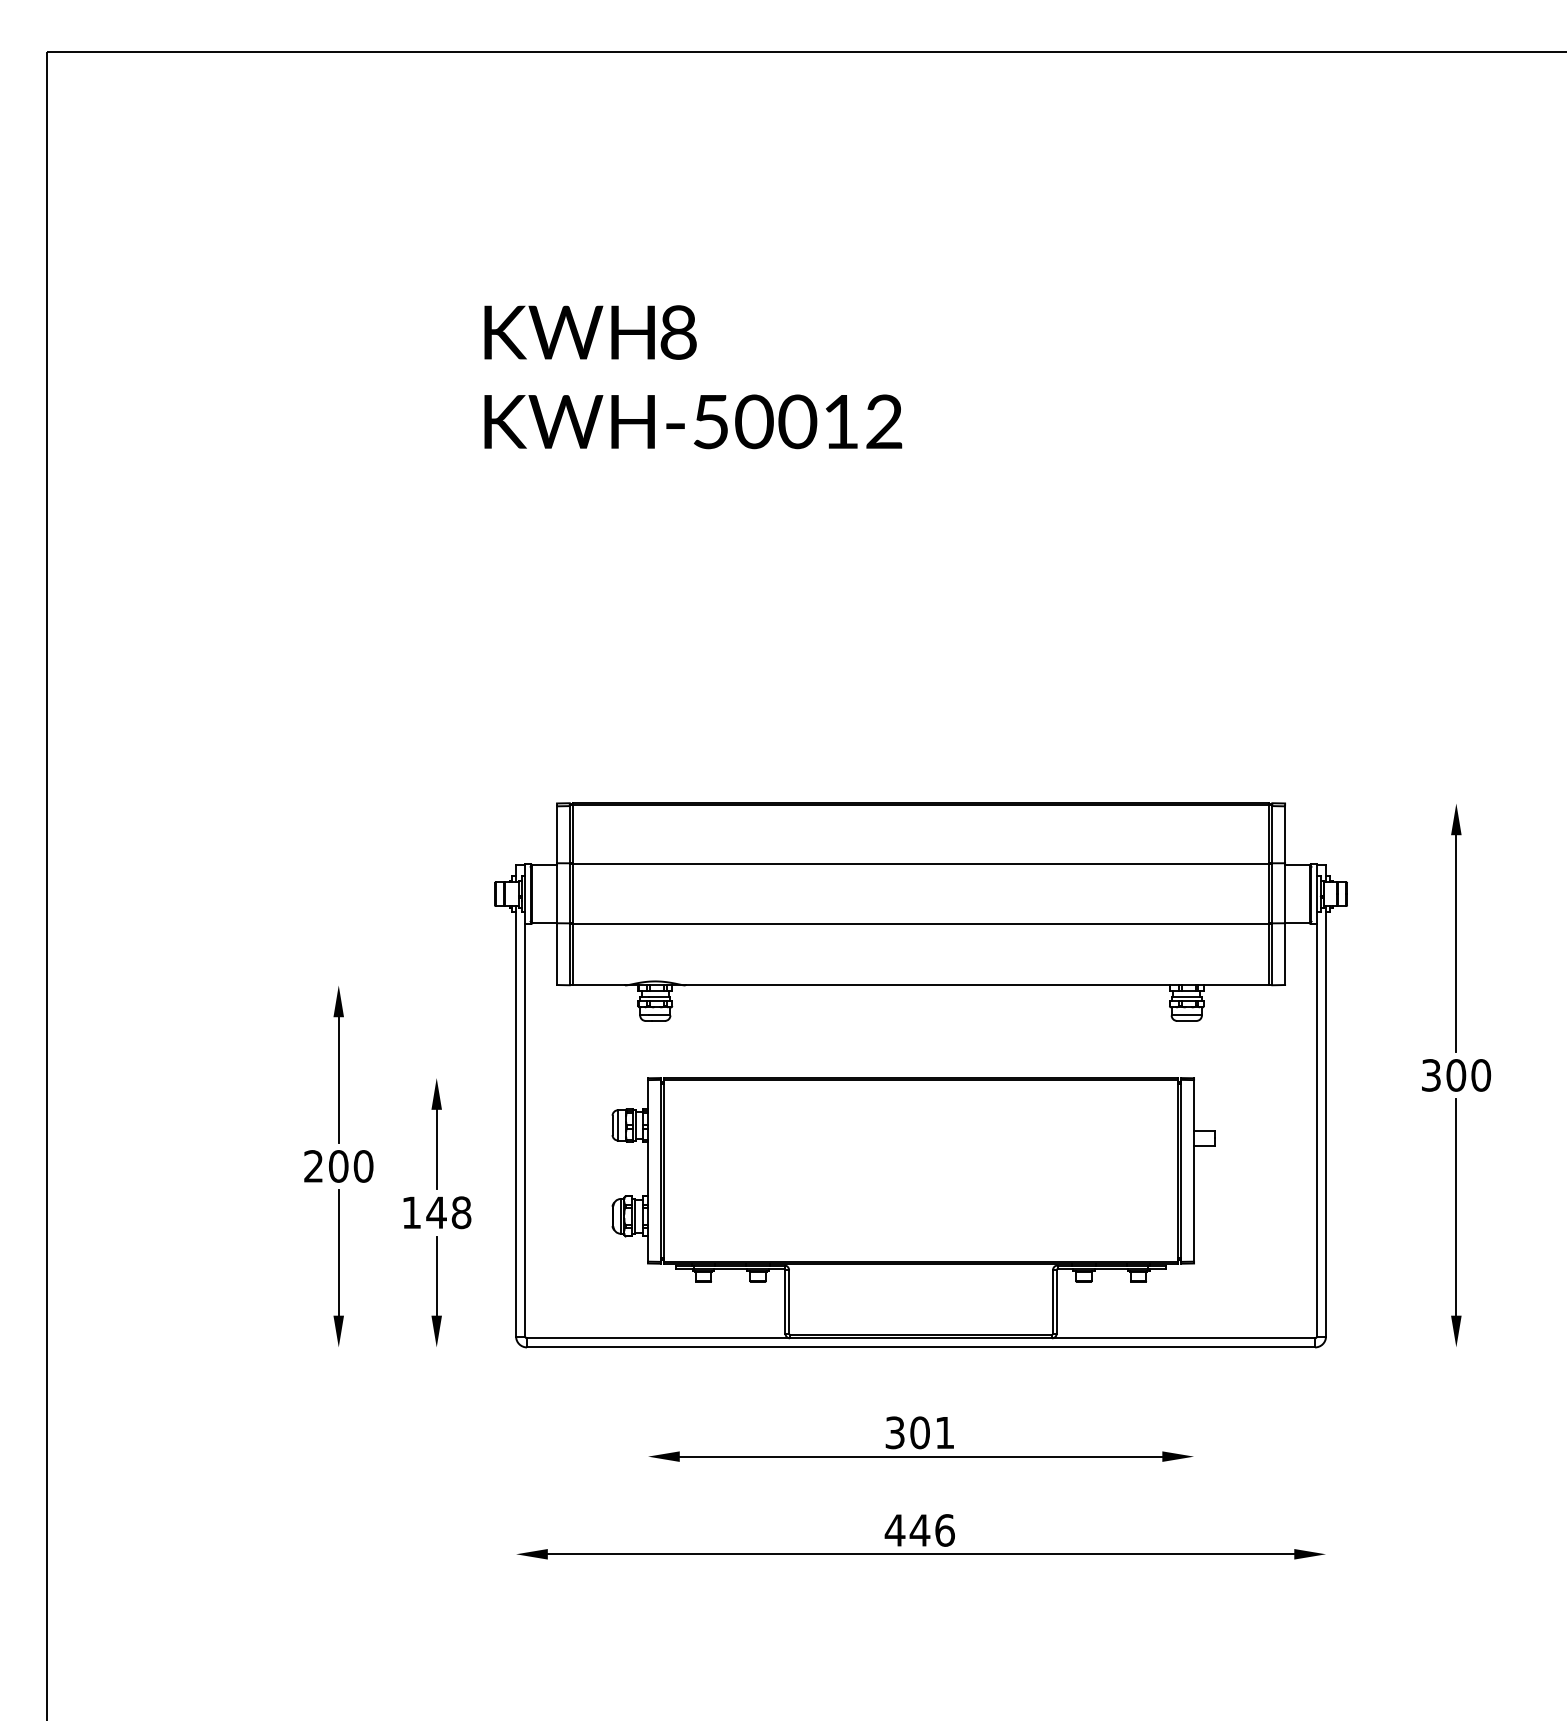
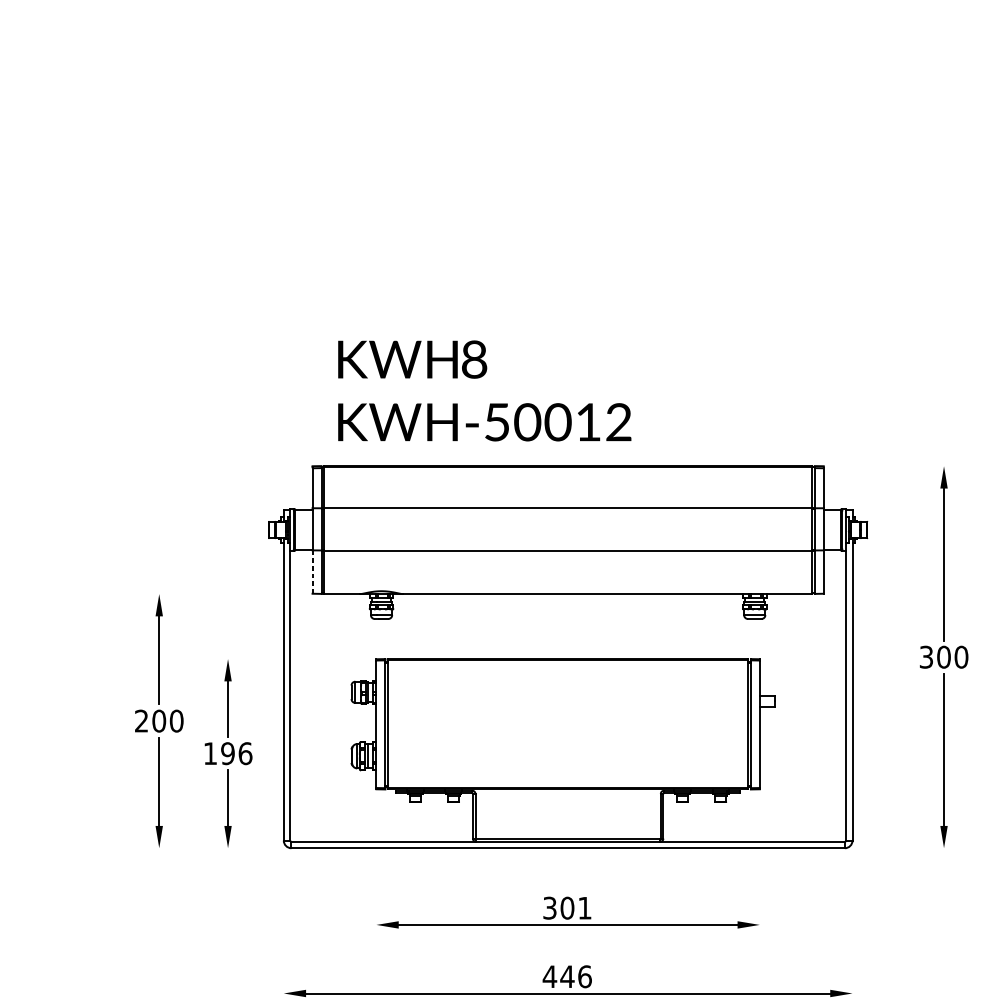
text: (693, 377) -> (484, 391), moved
line: (557, 954) -> (312, 572), solid -> dashed
text: (448, 1212) -> (236, 753), 148 -> 196

